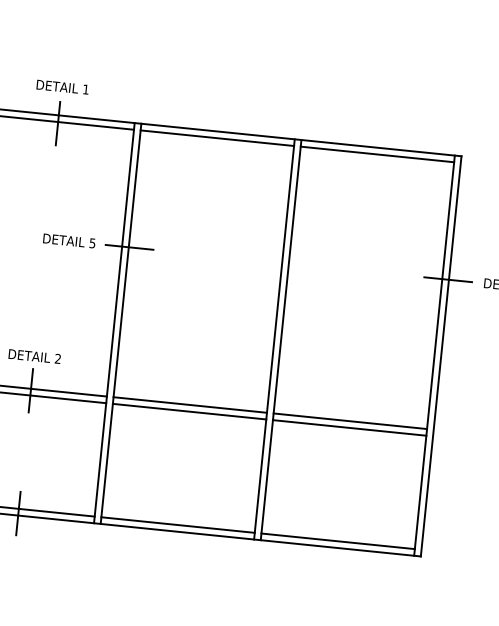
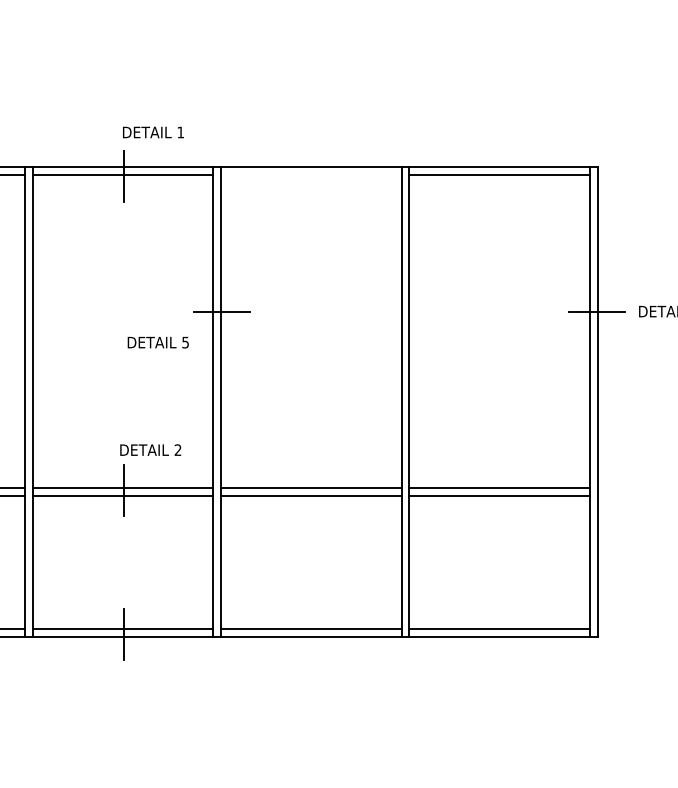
text: (62, 87) -> (153, 132), moved
line: (217, 138) -> (311, 174), removed
text: (68, 240) -> (157, 342), moved
text: (34, 355) -> (150, 449), moved

